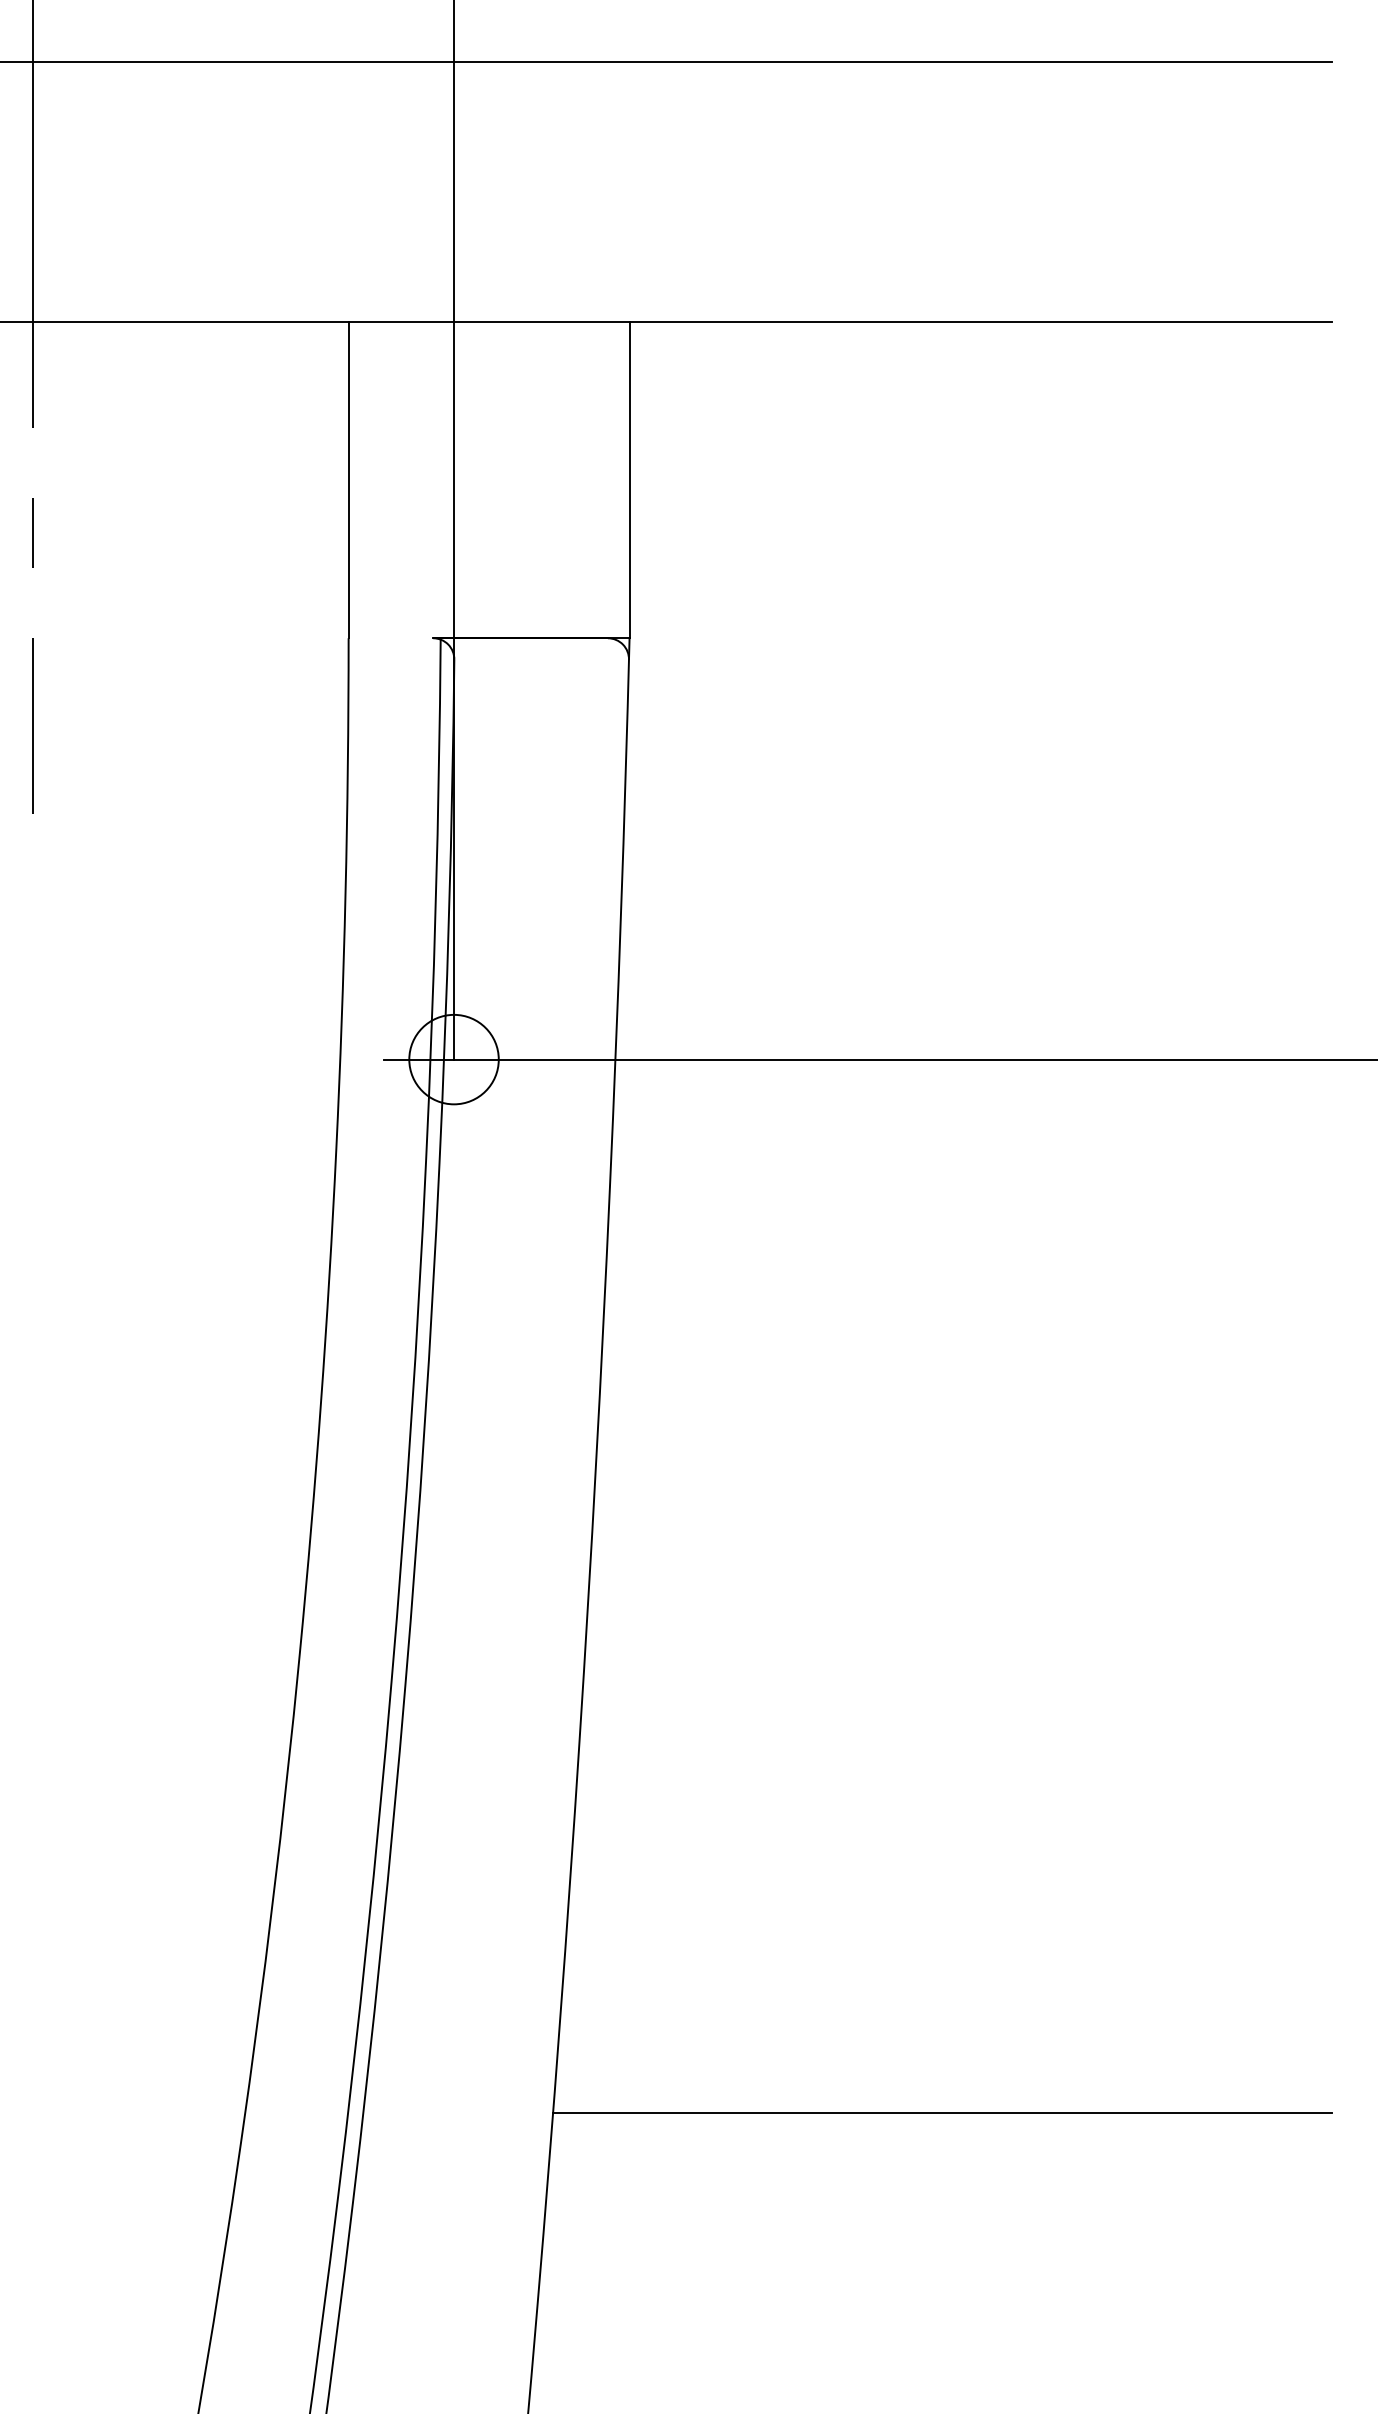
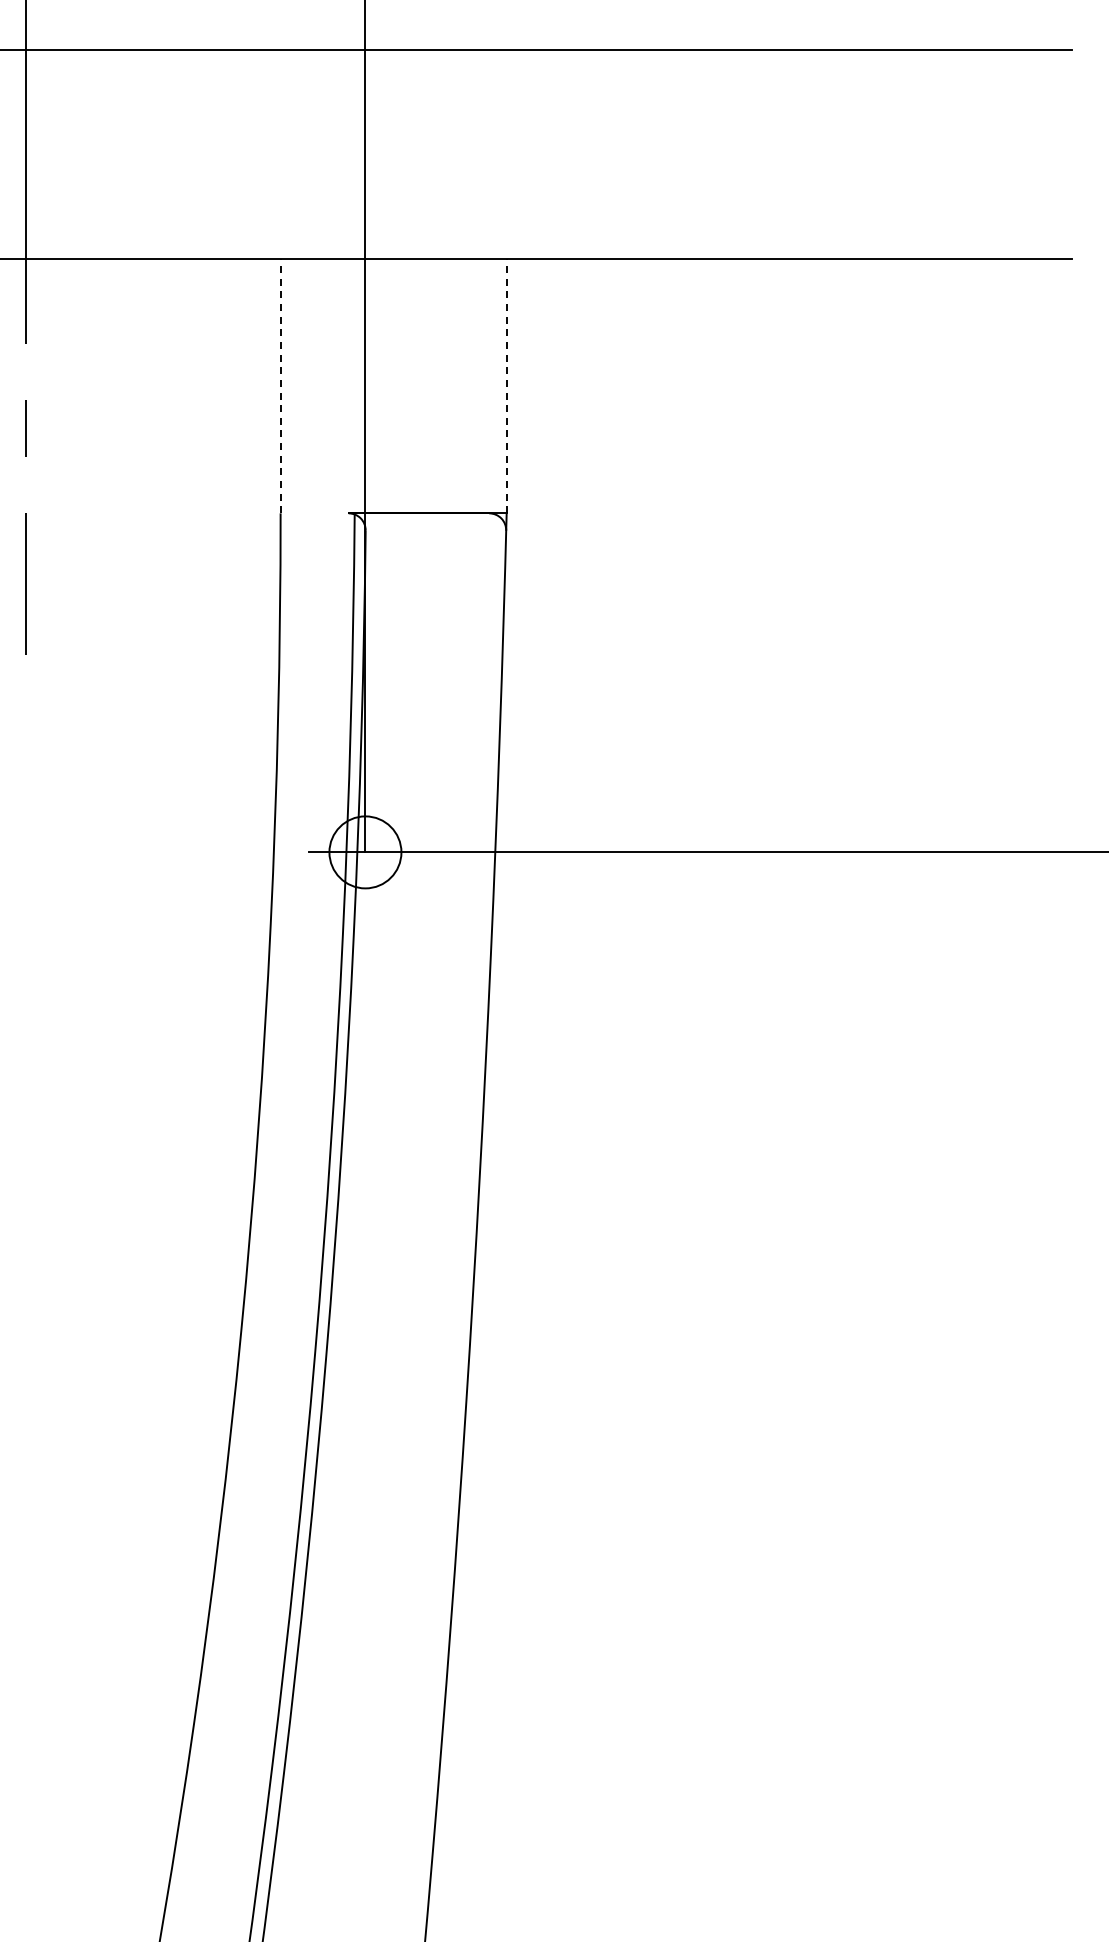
line: (348, 479) -> (280, 385), solid -> dashed
line: (629, 479) -> (506, 385), solid -> dashed
line: (942, 2113) -> (758, 1700), removed

